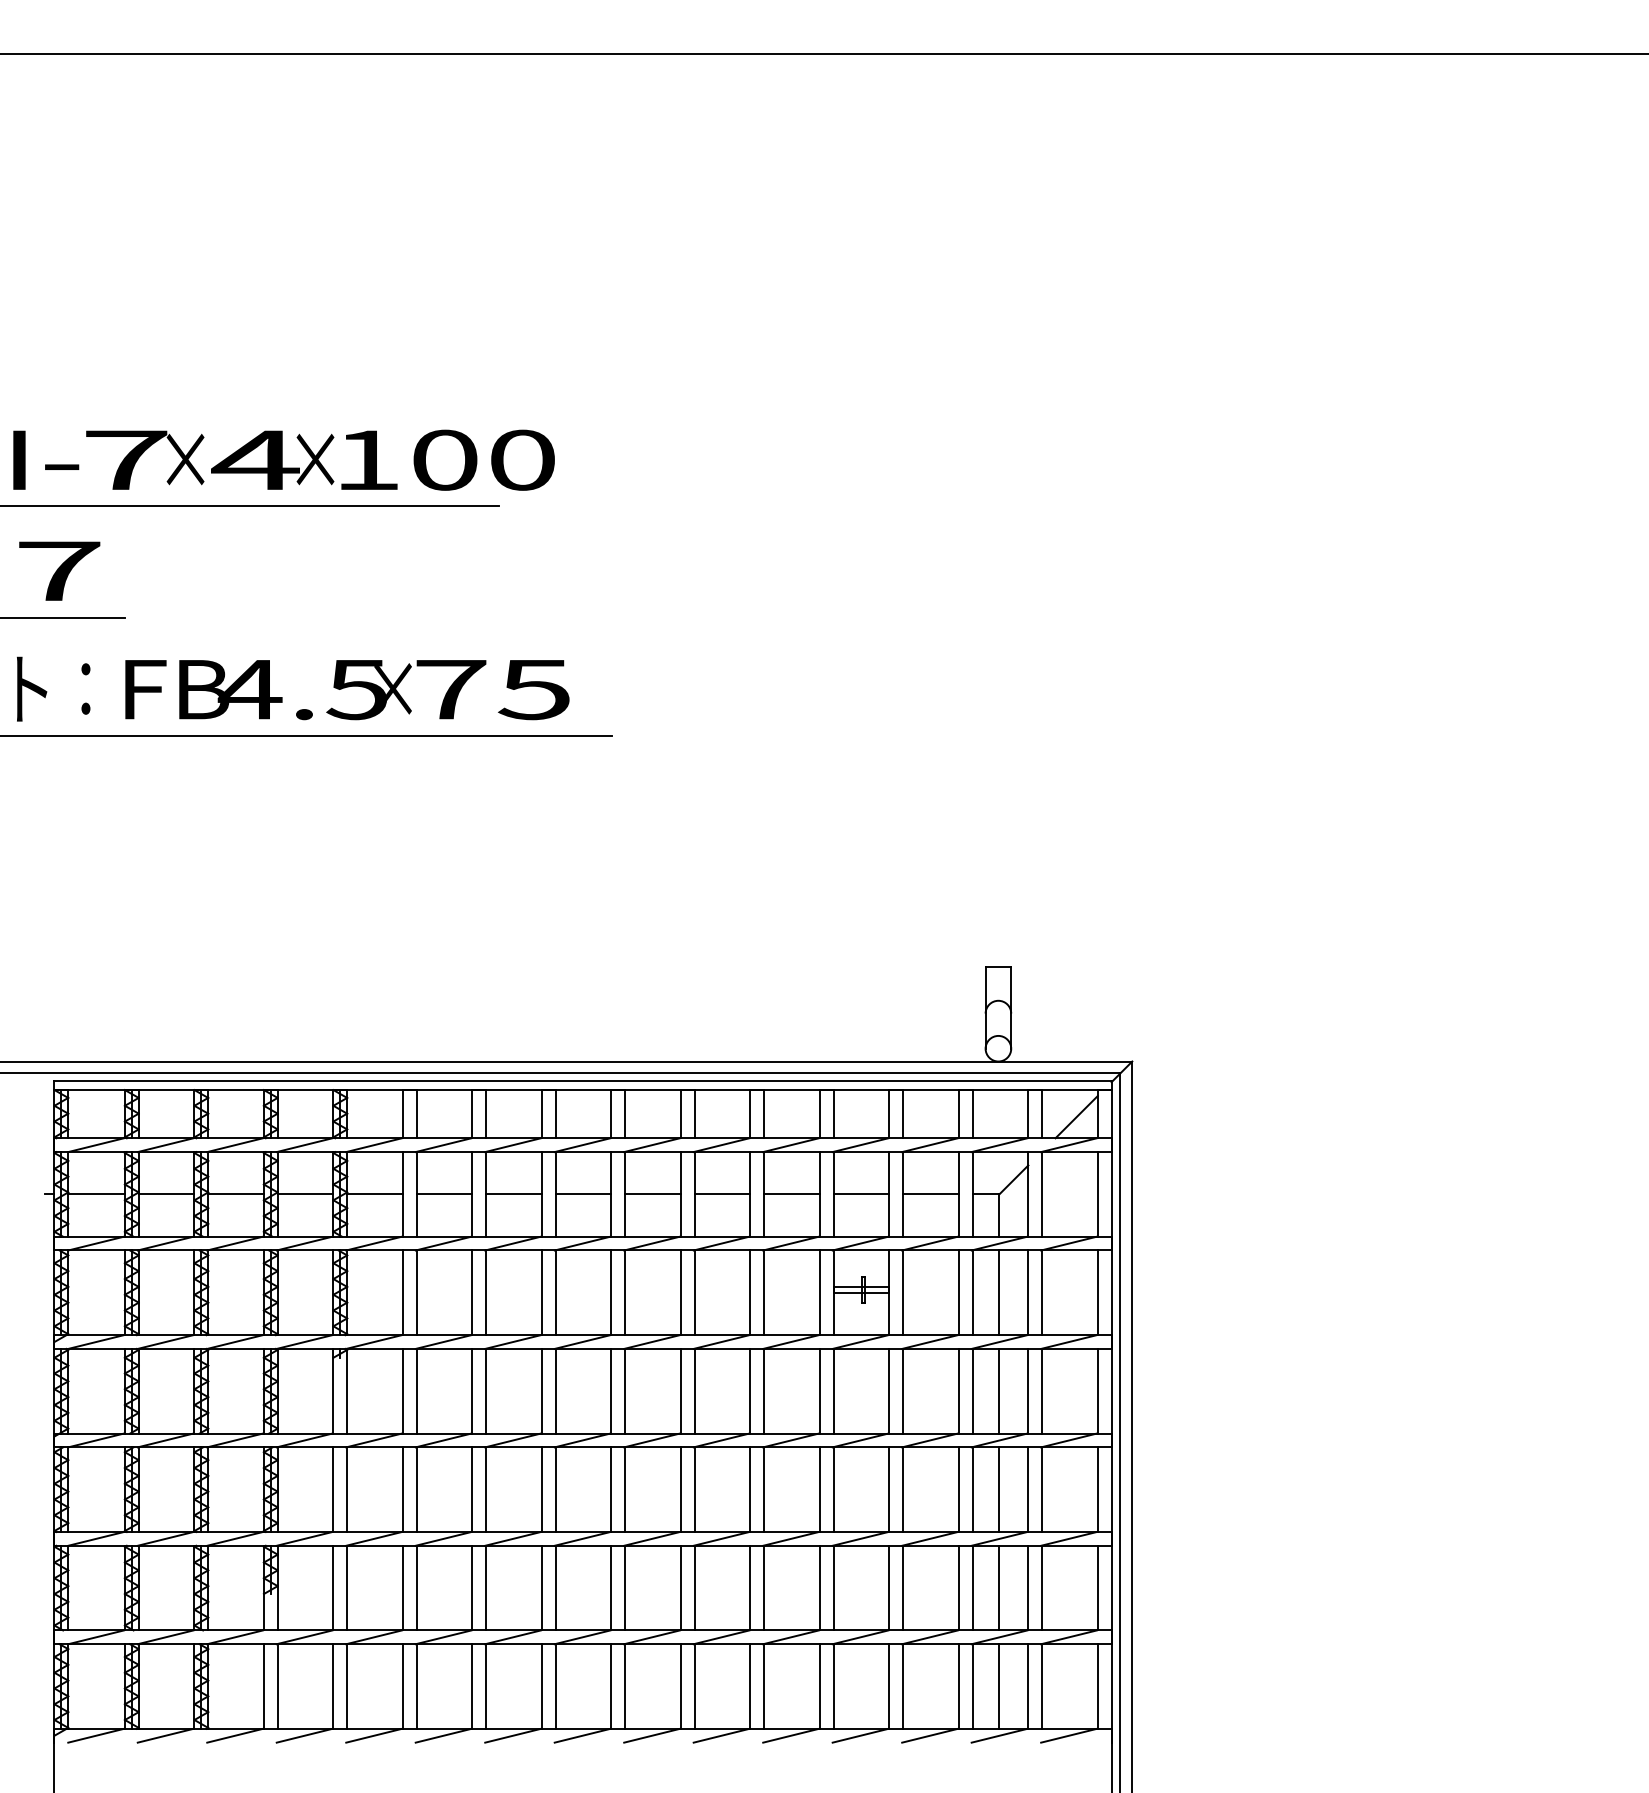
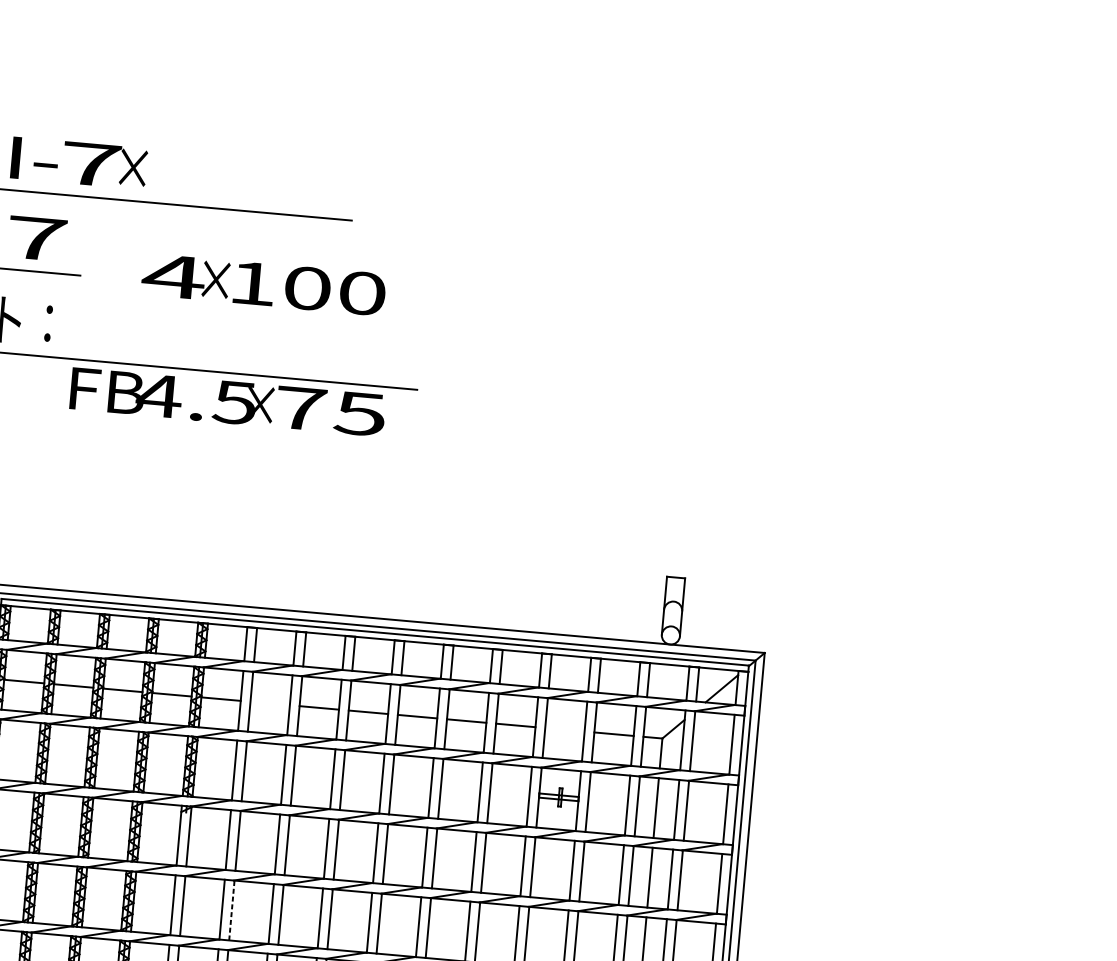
text: (382, 459) -> (263, 284), moved
text: (347, 690) -> (227, 402), moved
line: (444, 1194) -> (270, 703), removed
line: (861, 1194) -> (564, 729), removed
line: (416, 1489) -> (231, 910), solid -> dashed

